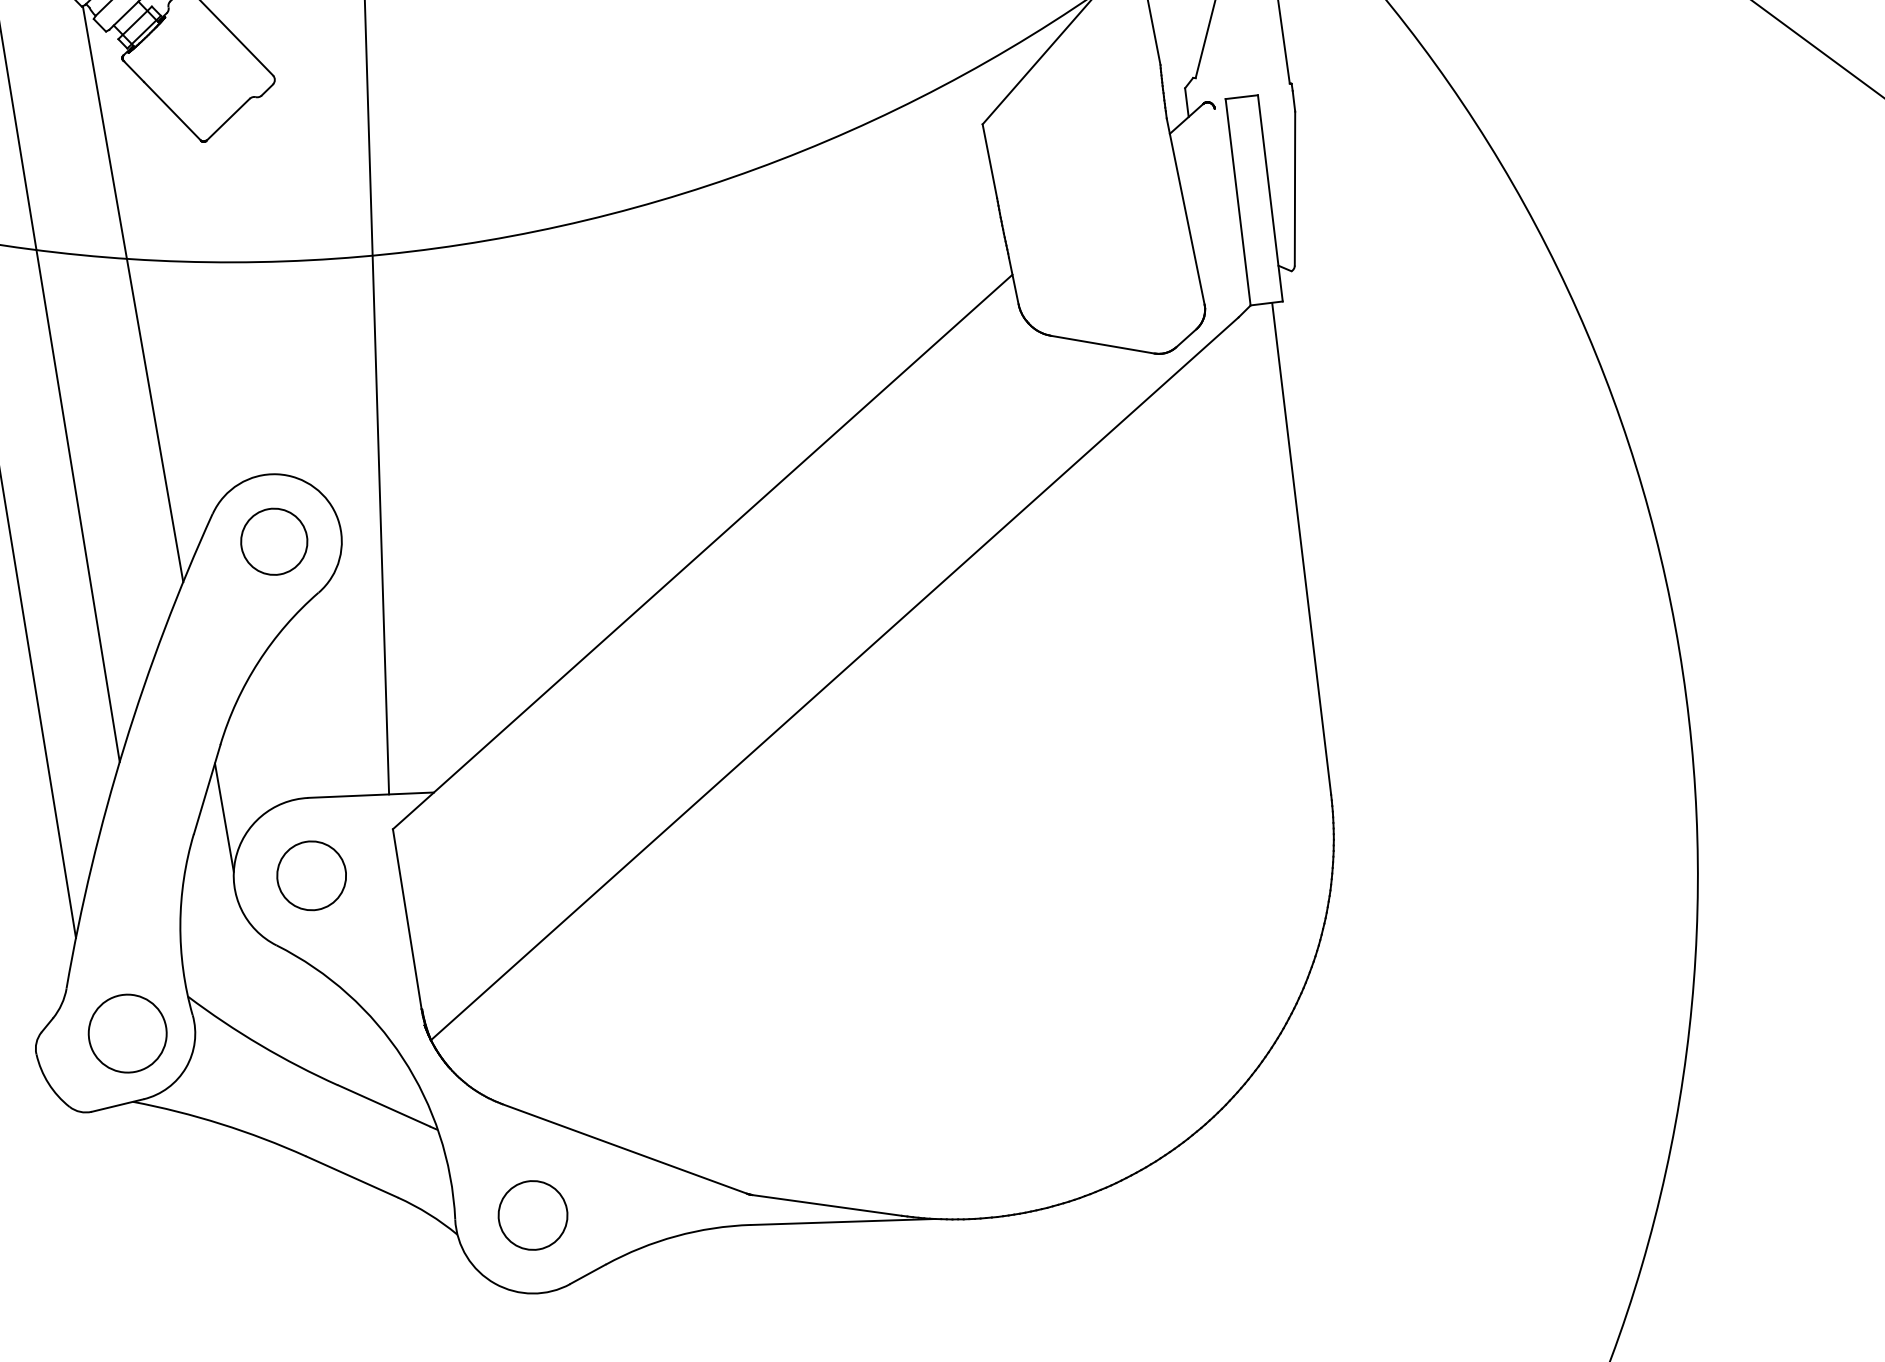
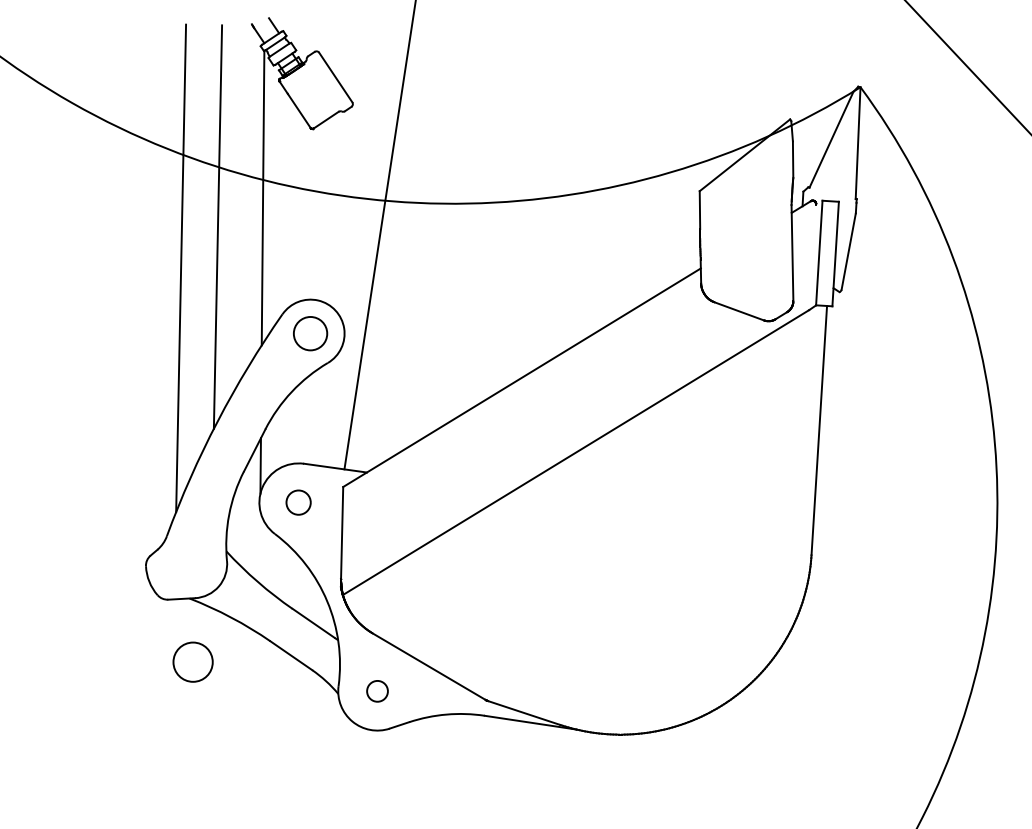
circle: (311, 875) -> (298, 502), size x0.7
circle: (126, 1032) -> (192, 661), moved
circle: (533, 1215) -> (377, 691), size x0.6

